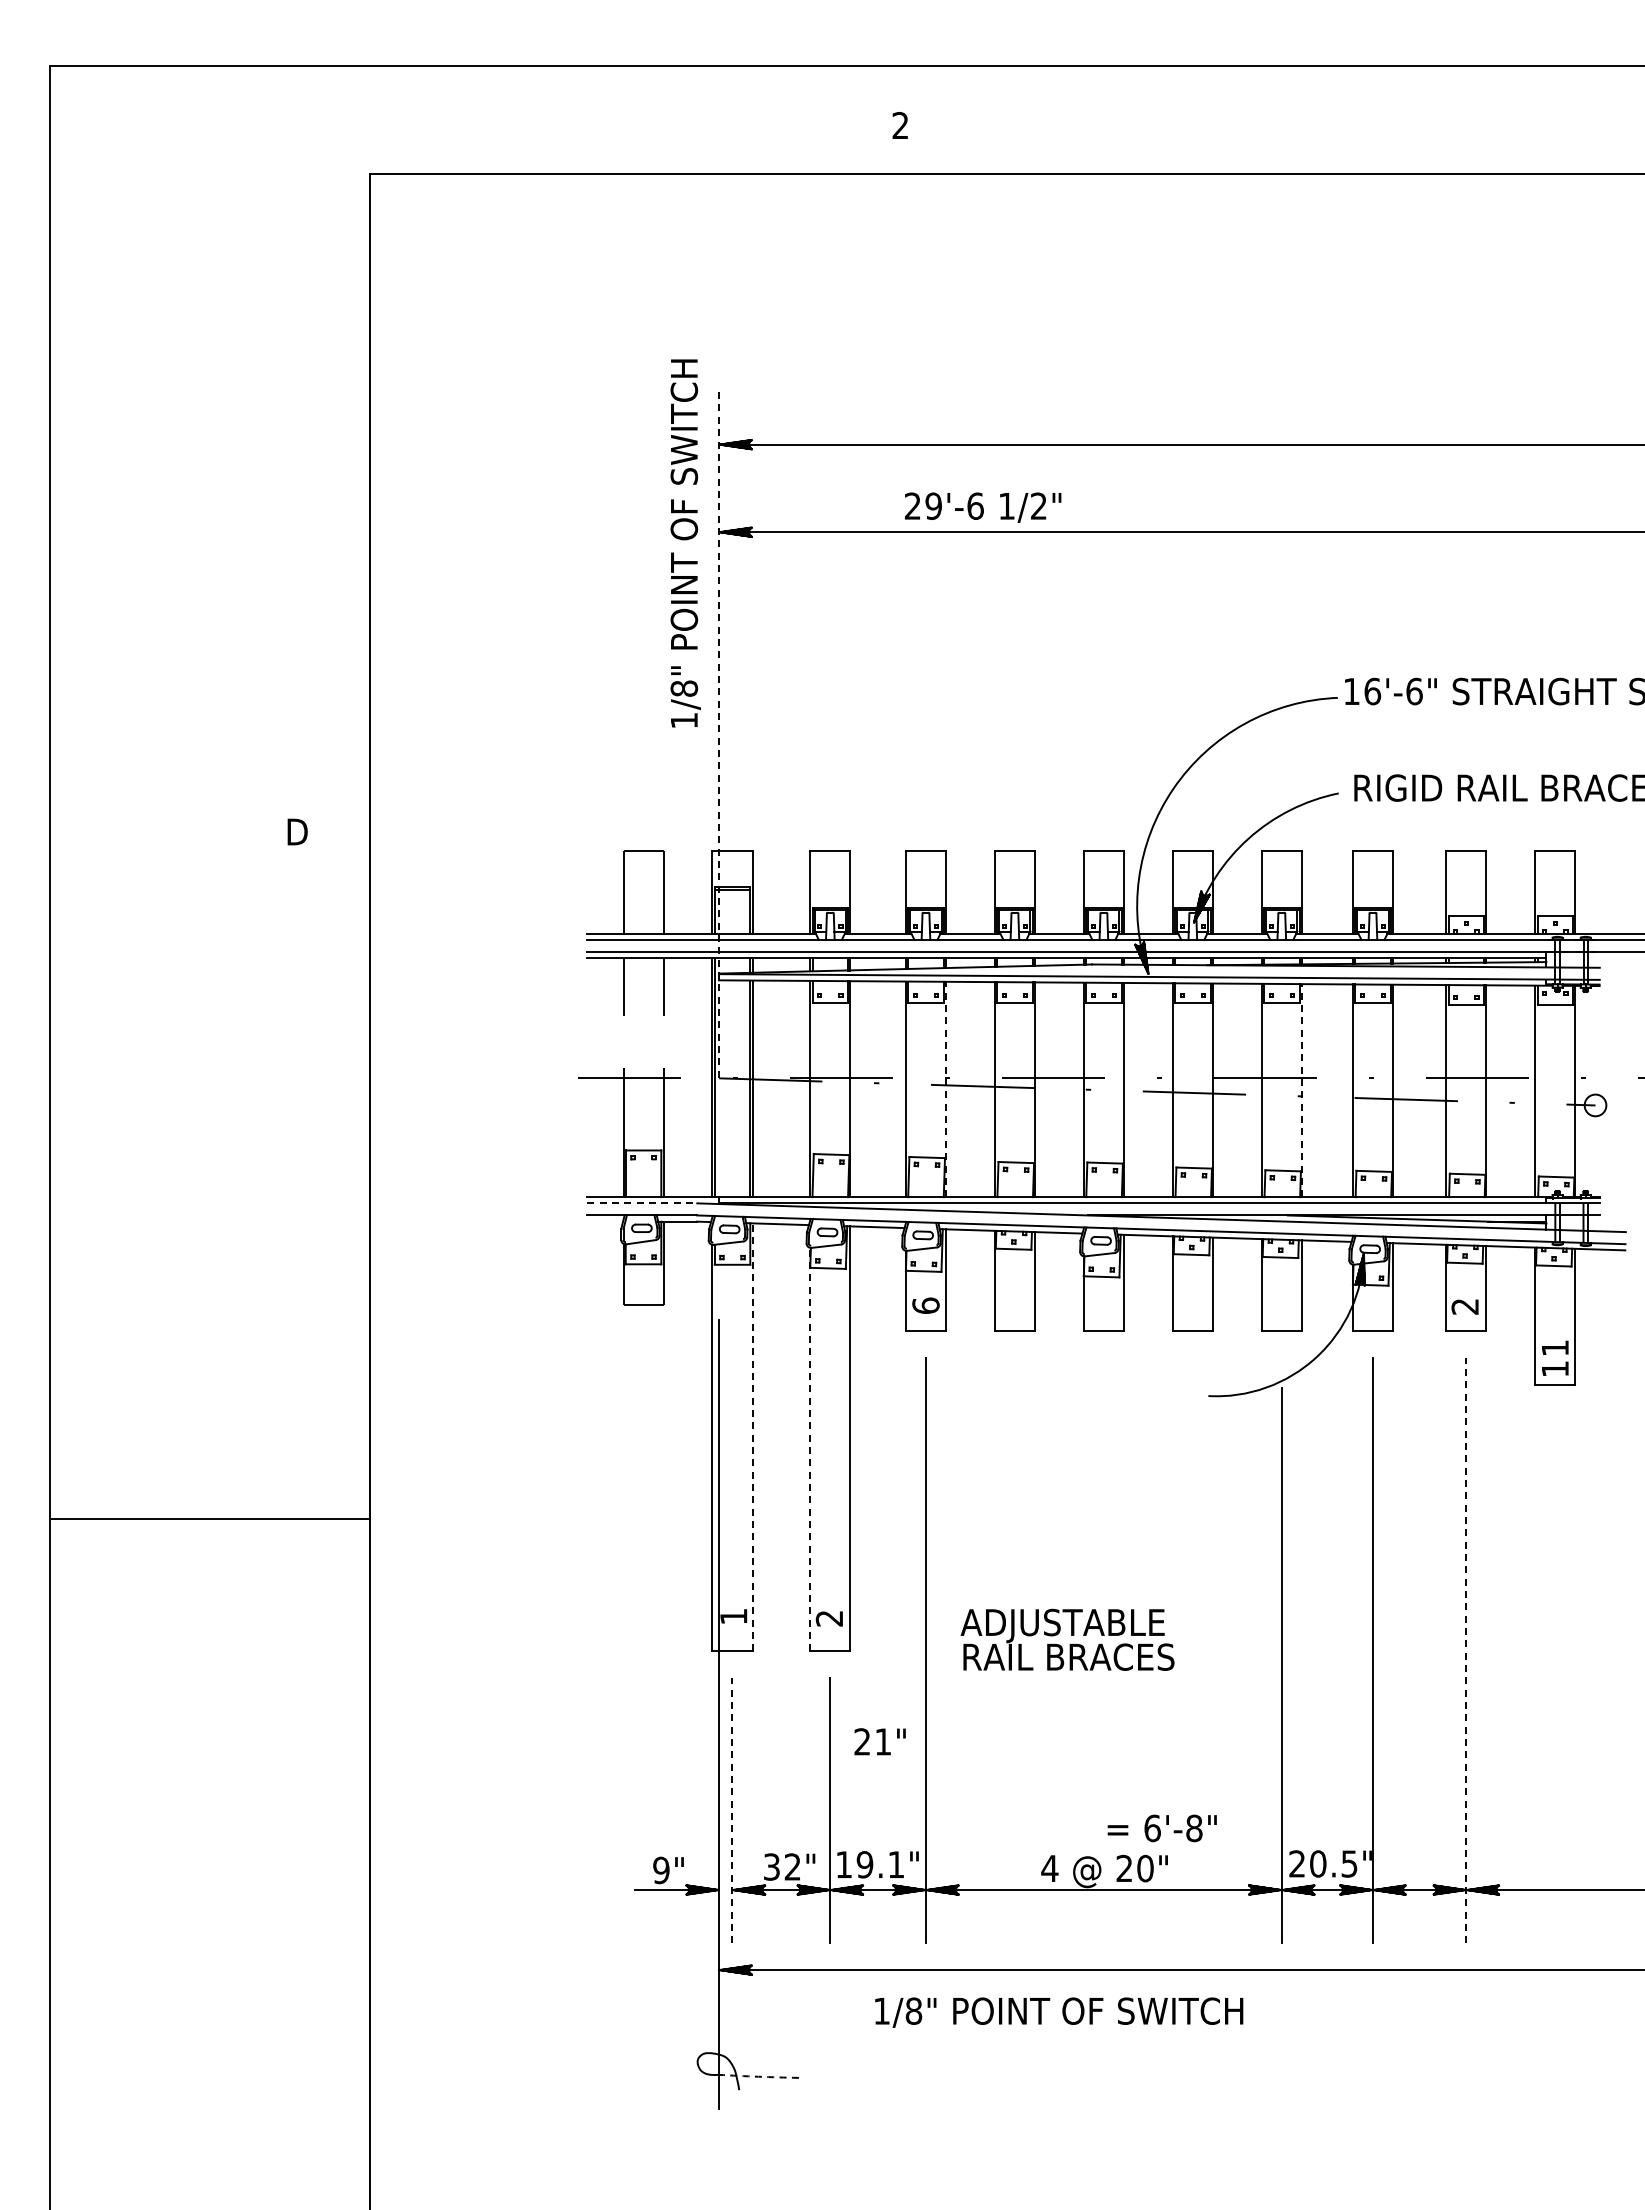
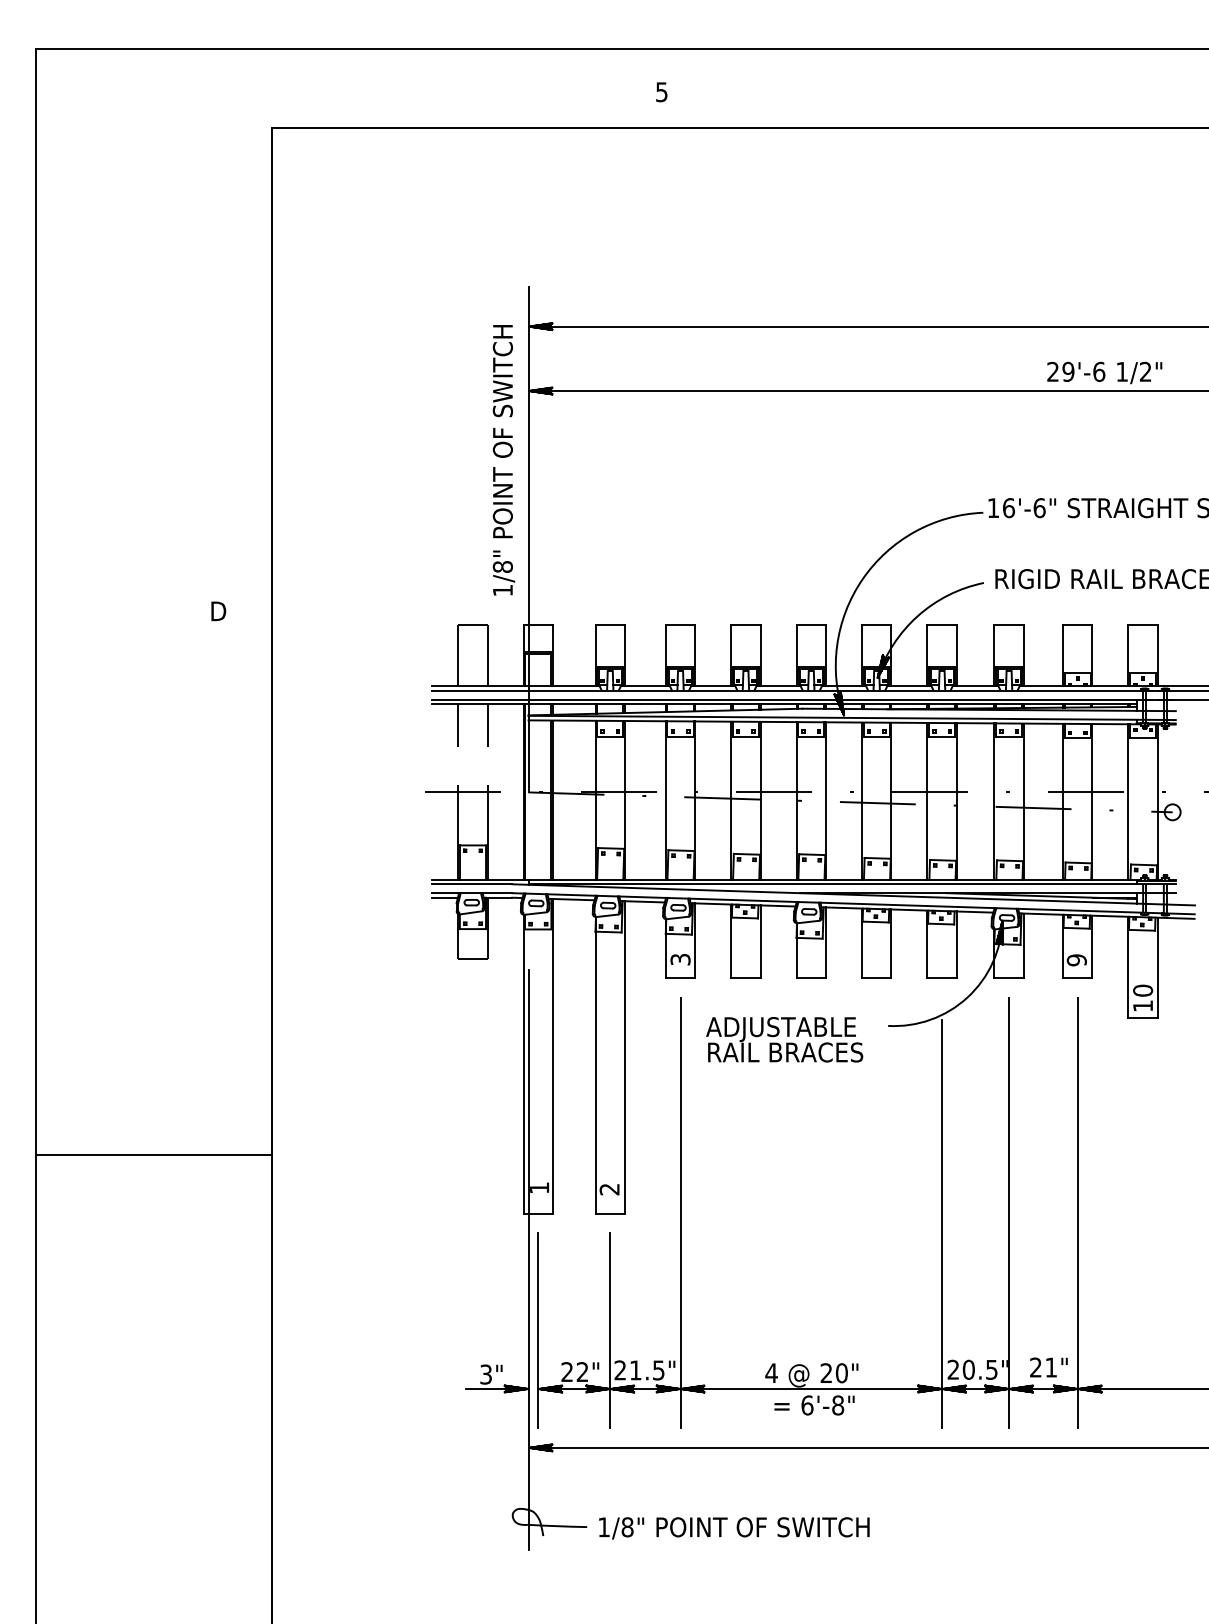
text: (900, 125) -> (661, 92), 2 -> 5
text: (983, 507) -> (1105, 372), moved
text: (685, 543) -> (503, 460), moved
line: (719, 733) -> (528, 538), dashed -> solid
line: (945, 1089) -> (694, 800), dashed -> solid
line: (1301, 1090) -> (956, 801), dashed -> solid
line: (642, 1203) -> (472, 884), dashed -> solid
line: (605, 1221) -> (445, 897), added
text: (925, 1305) -> (680, 959), 6 -> 3
text: (1464, 1306) -> (1076, 960), 2 -> 9
text: (1554, 1347) -> (1142, 990), 11 -> 10
line: (752, 1436) -> (553, 1055), dashed -> solid
line: (810, 1449) -> (595, 1065), dashed -> solid
line: (209, 1518) -> (153, 1154), moved
text: (1067, 1639) -> (784, 1039), moved
line: (1466, 1650) -> (1077, 1212), dashed -> solid
text: (879, 1741) -> (1048, 1367), moved
line: (732, 1810) -> (538, 1330), dashed -> solid
text: (1161, 1828) -> (813, 1405), moved
text: (869, 1864) -> (639, 1370), 19.1" -> 21.5"
text: (771, 1866) -> (567, 1371), 32" -> 22"
text: (661, 1870) -> (486, 1374), 9" -> 3"
text: (1059, 2012) -> (734, 1528), moved
arc: (758, 2076) -> (557, 1526), dashed -> solid

